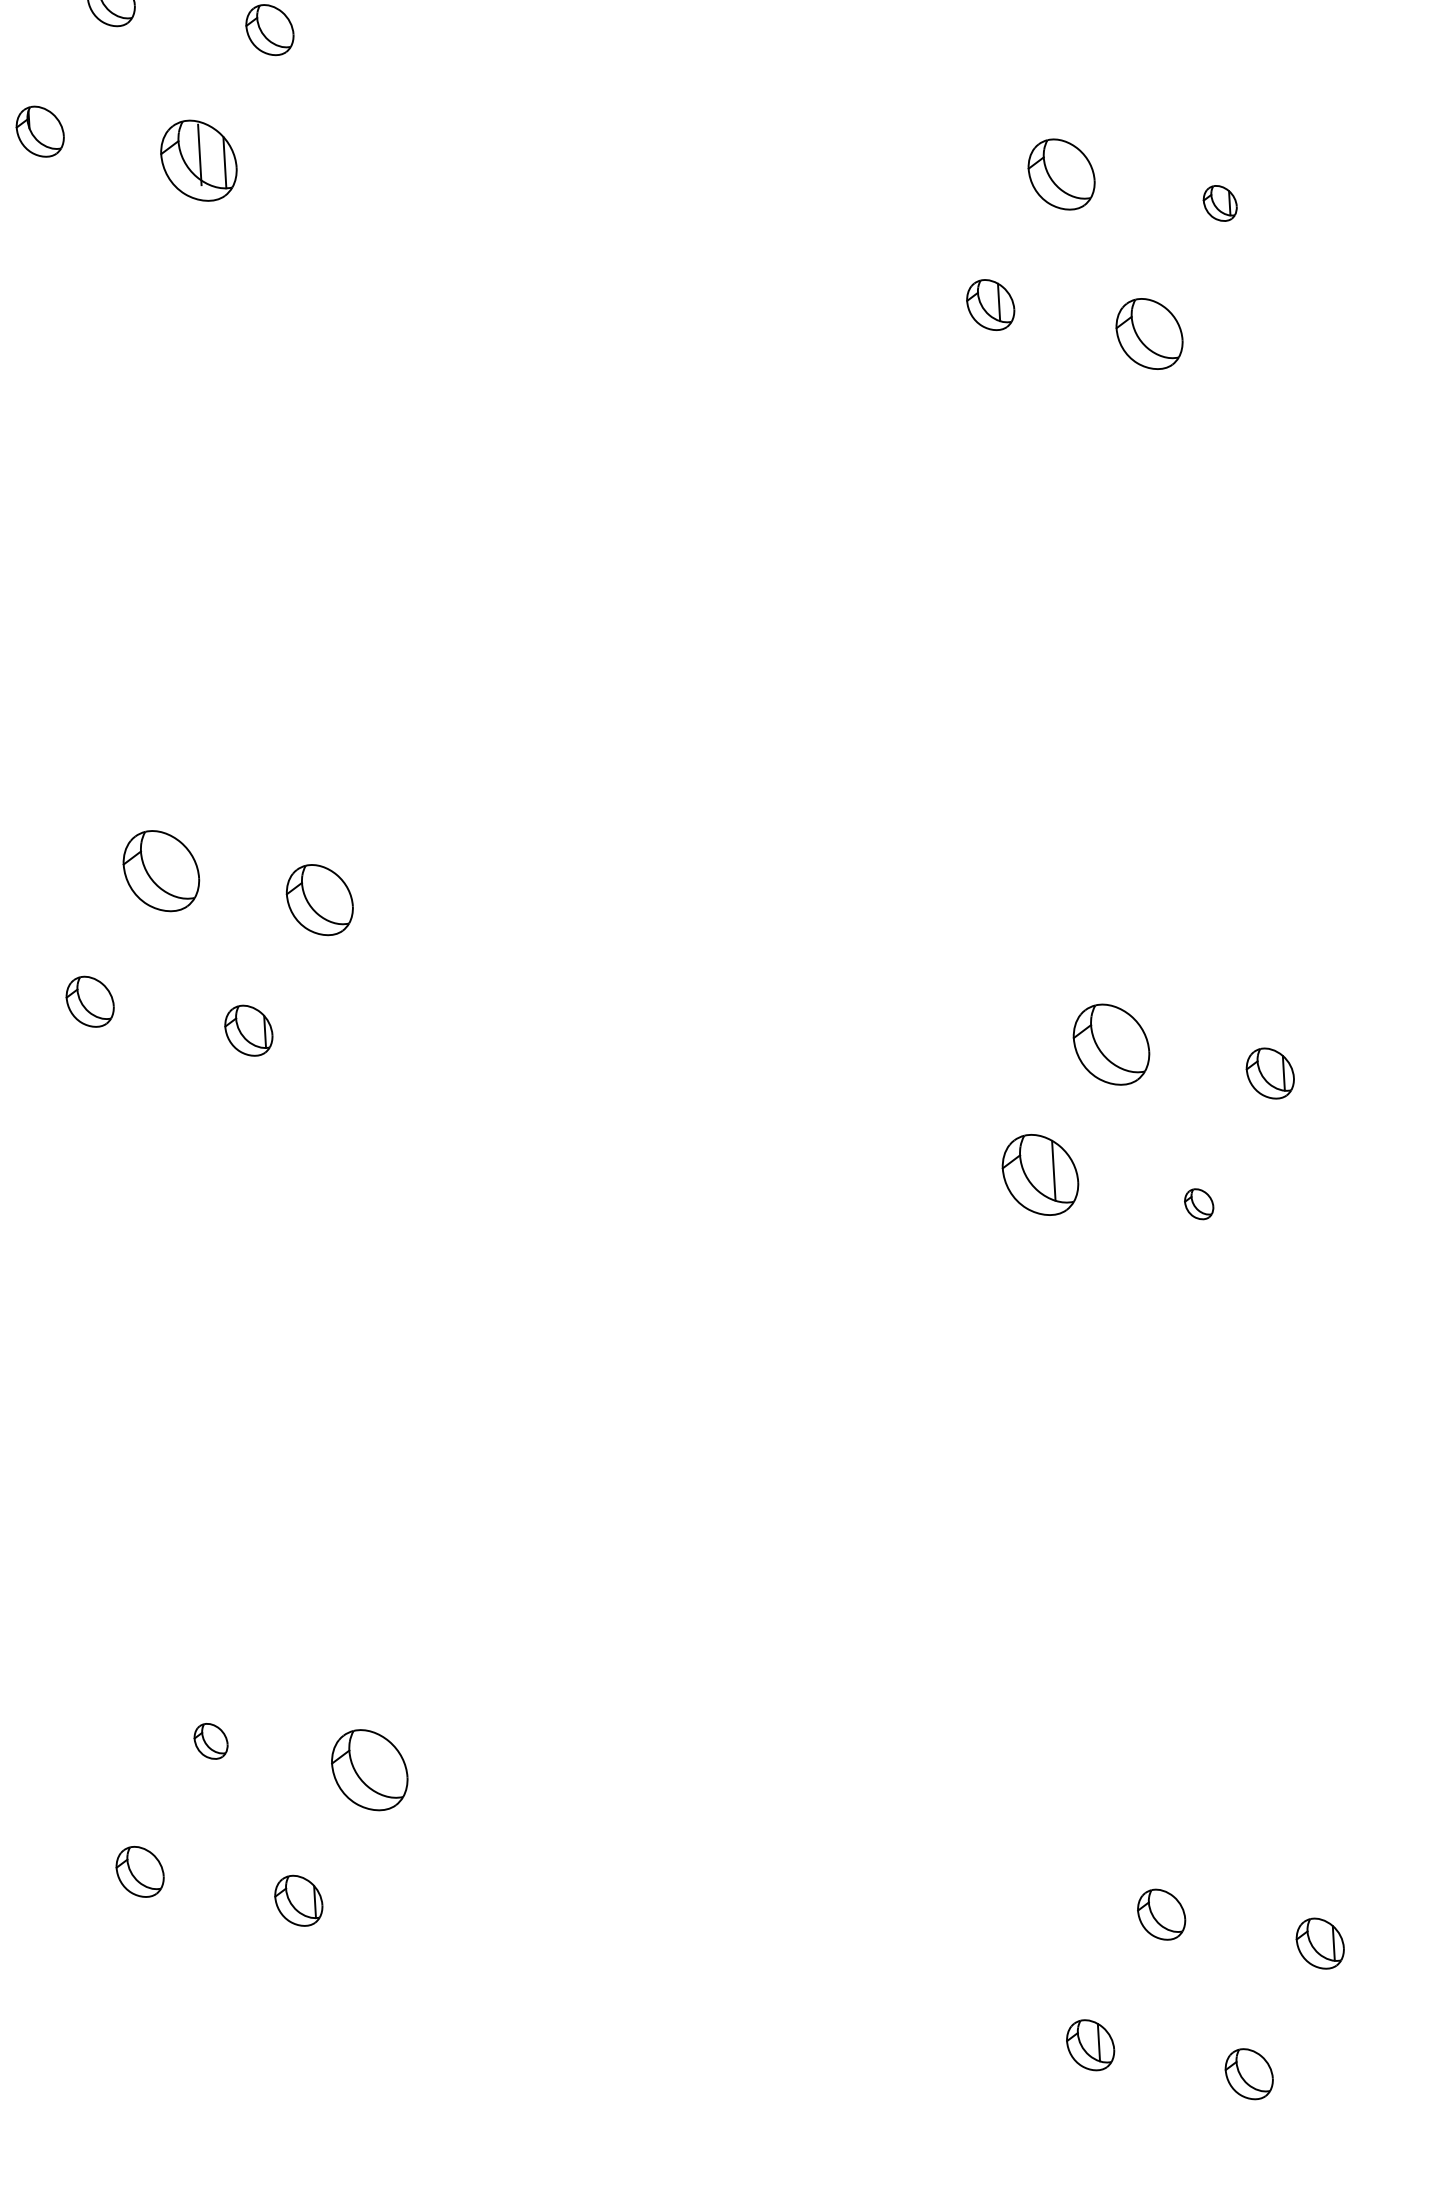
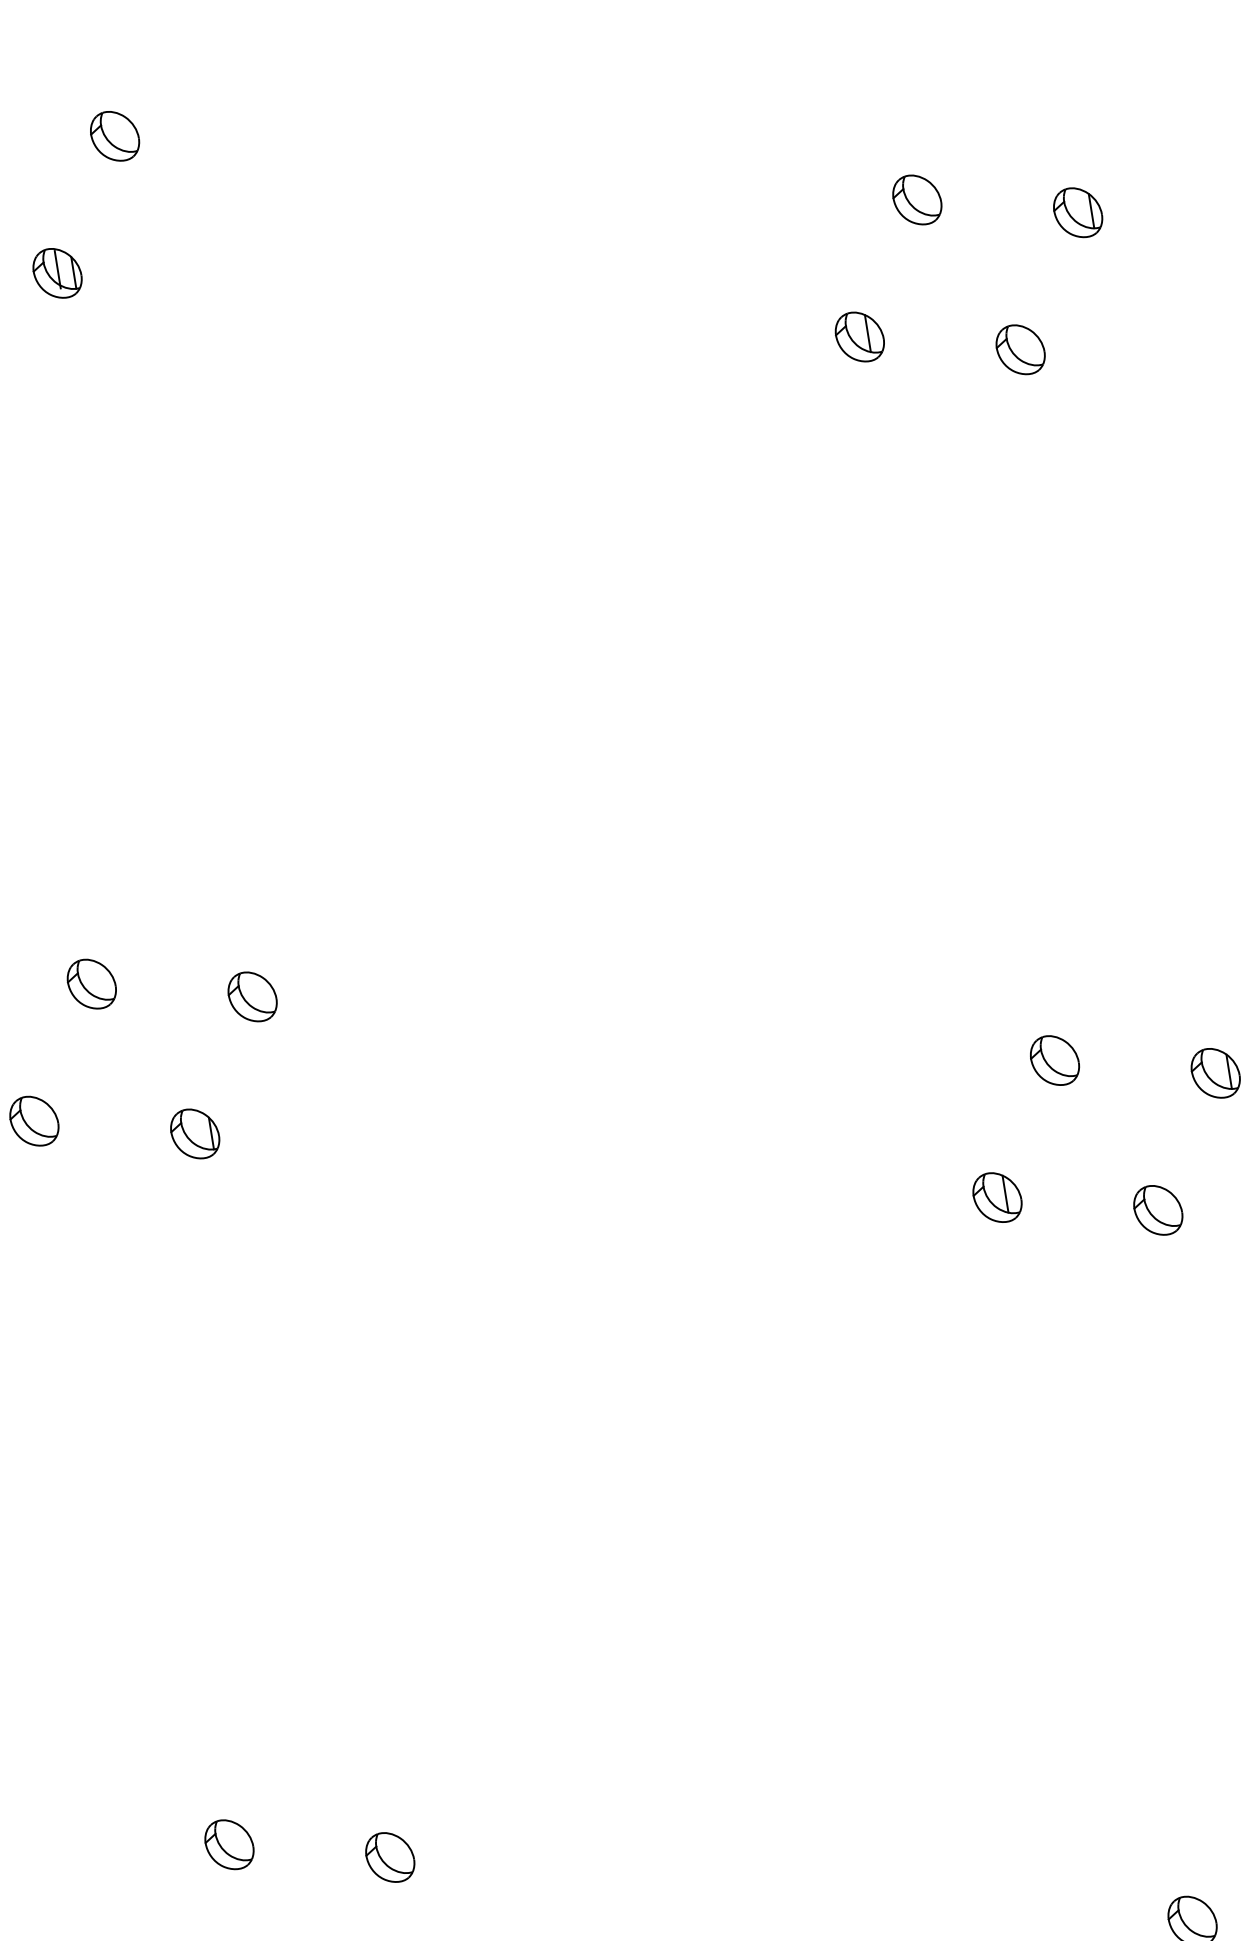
part: (198, 160) -> (57, 273), size x0.62
part: (1061, 174) -> (917, 199), size x0.71
part: (1219, 203) -> (1077, 212), size x1.43
part: (1148, 333) -> (1019, 349), size x0.71
part: (160, 871) -> (91, 984), size x0.62
part: (319, 900) -> (252, 997), size x0.71
part: (1111, 1044) -> (1054, 1060), size x0.62
part: (1040, 1175) -> (997, 1197), size x0.62
part: (1198, 1204) -> (1157, 1210), size x1.67
part: (210, 1741) -> (228, 1844), size x1.43
part: (369, 1770) -> (389, 1857), size x0.62

